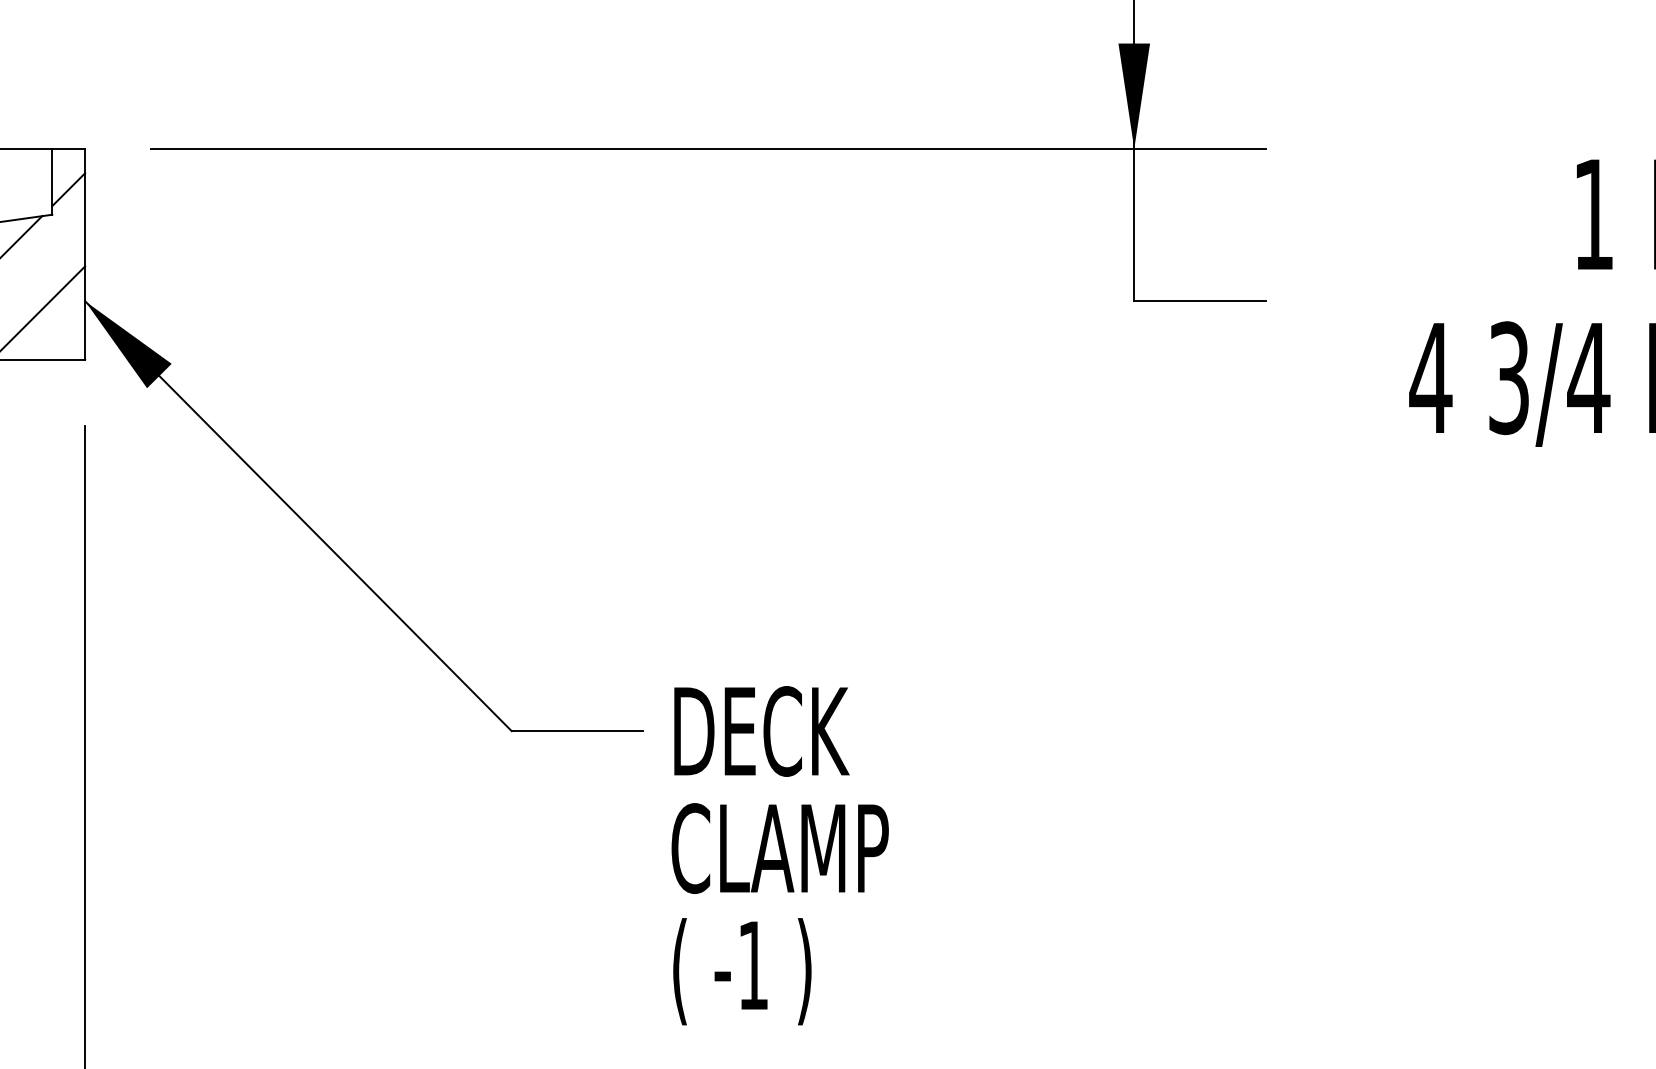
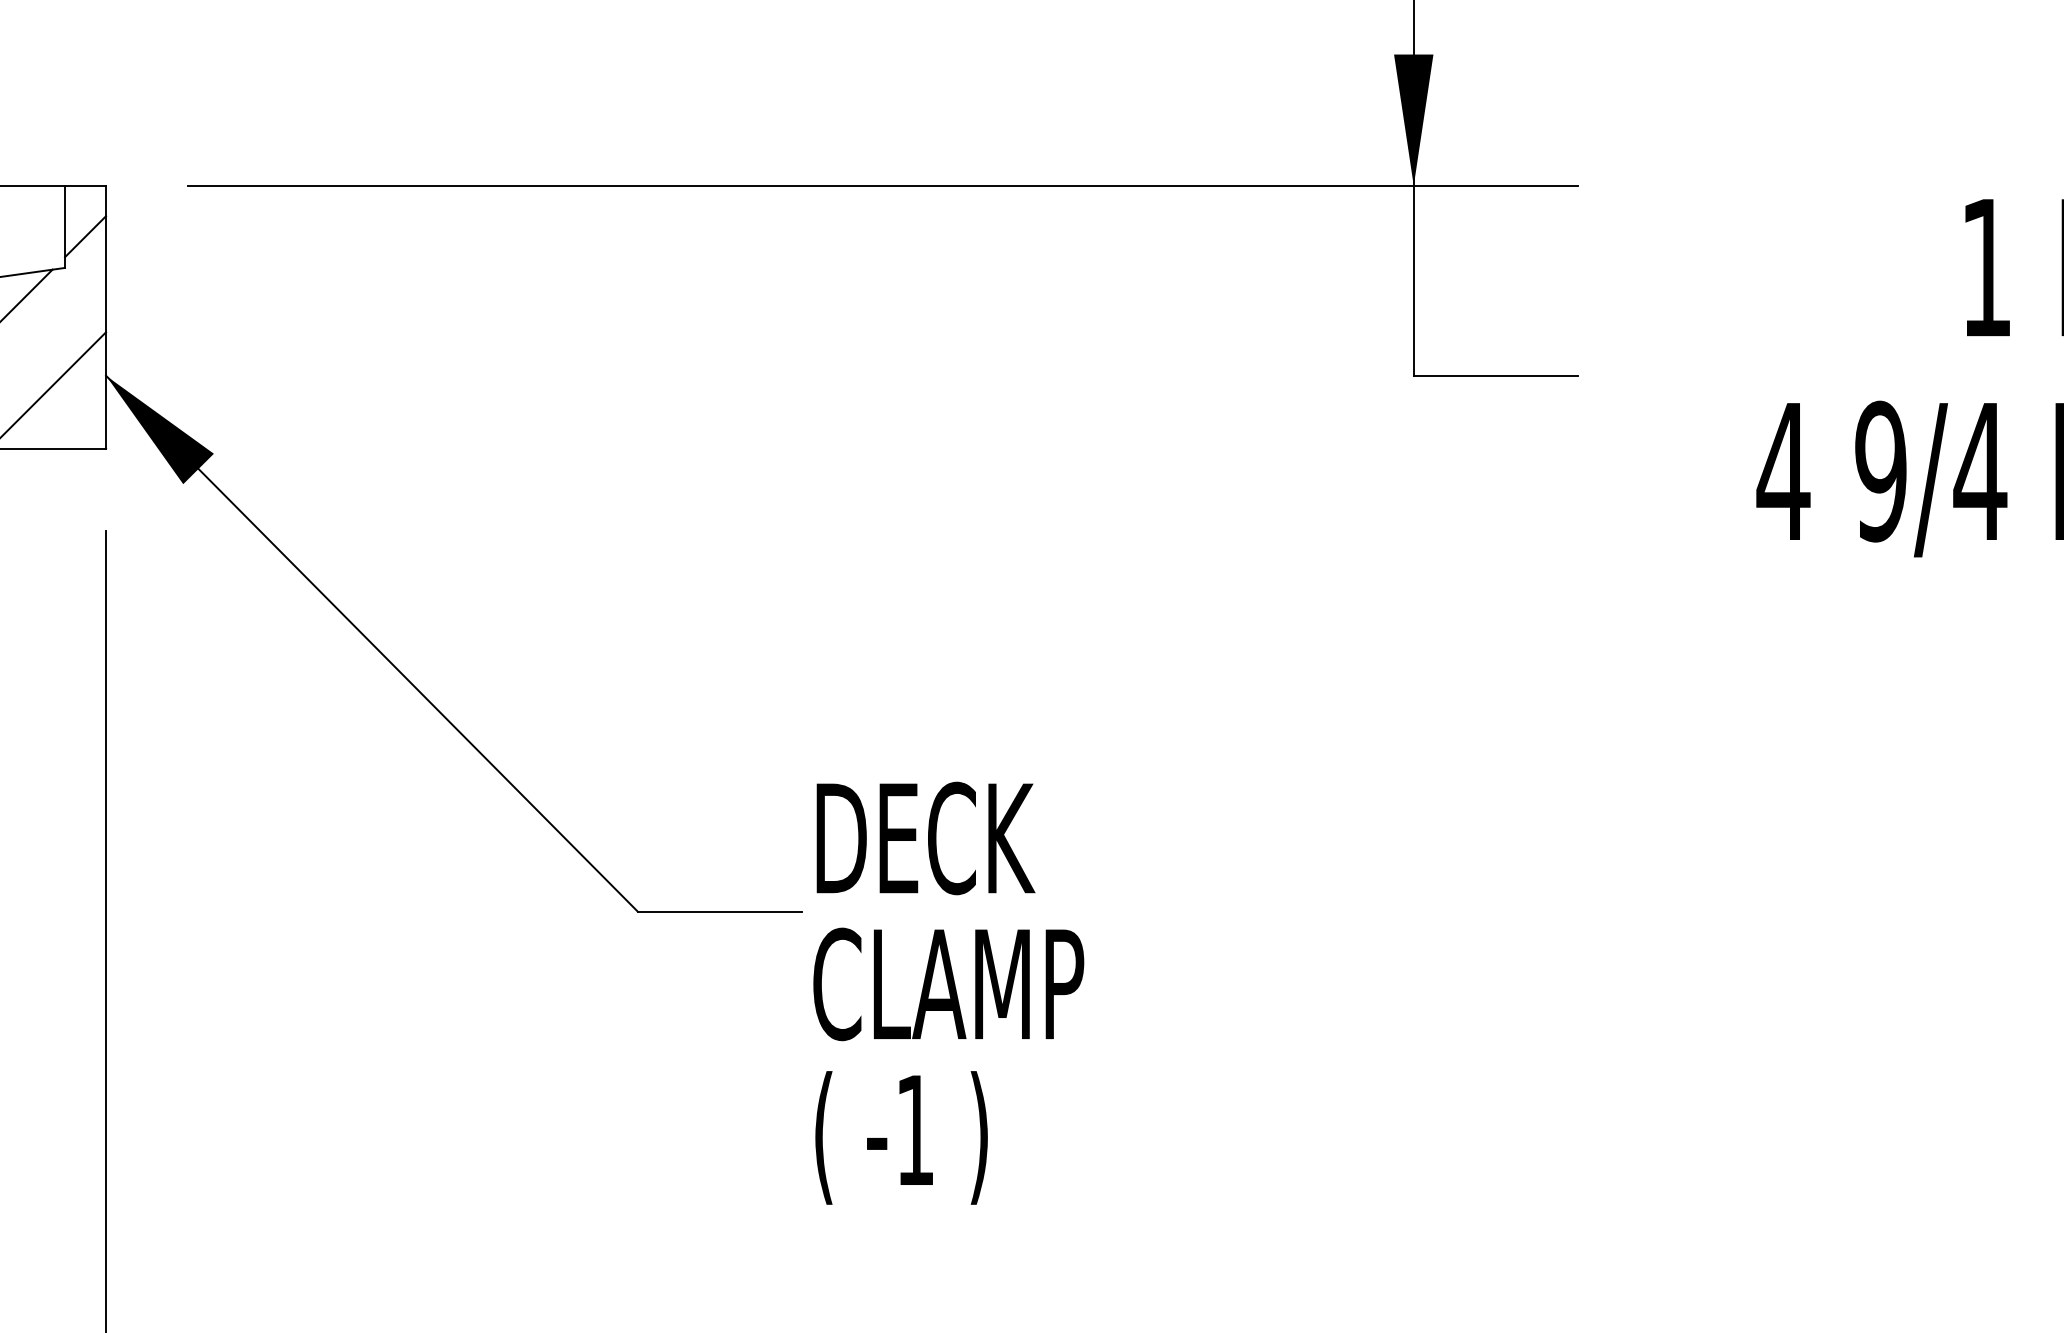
text: (1508, 377) -> (1880, 470), 3/4 -> 9/4
text: (779, 855) -> (947, 993), moved

